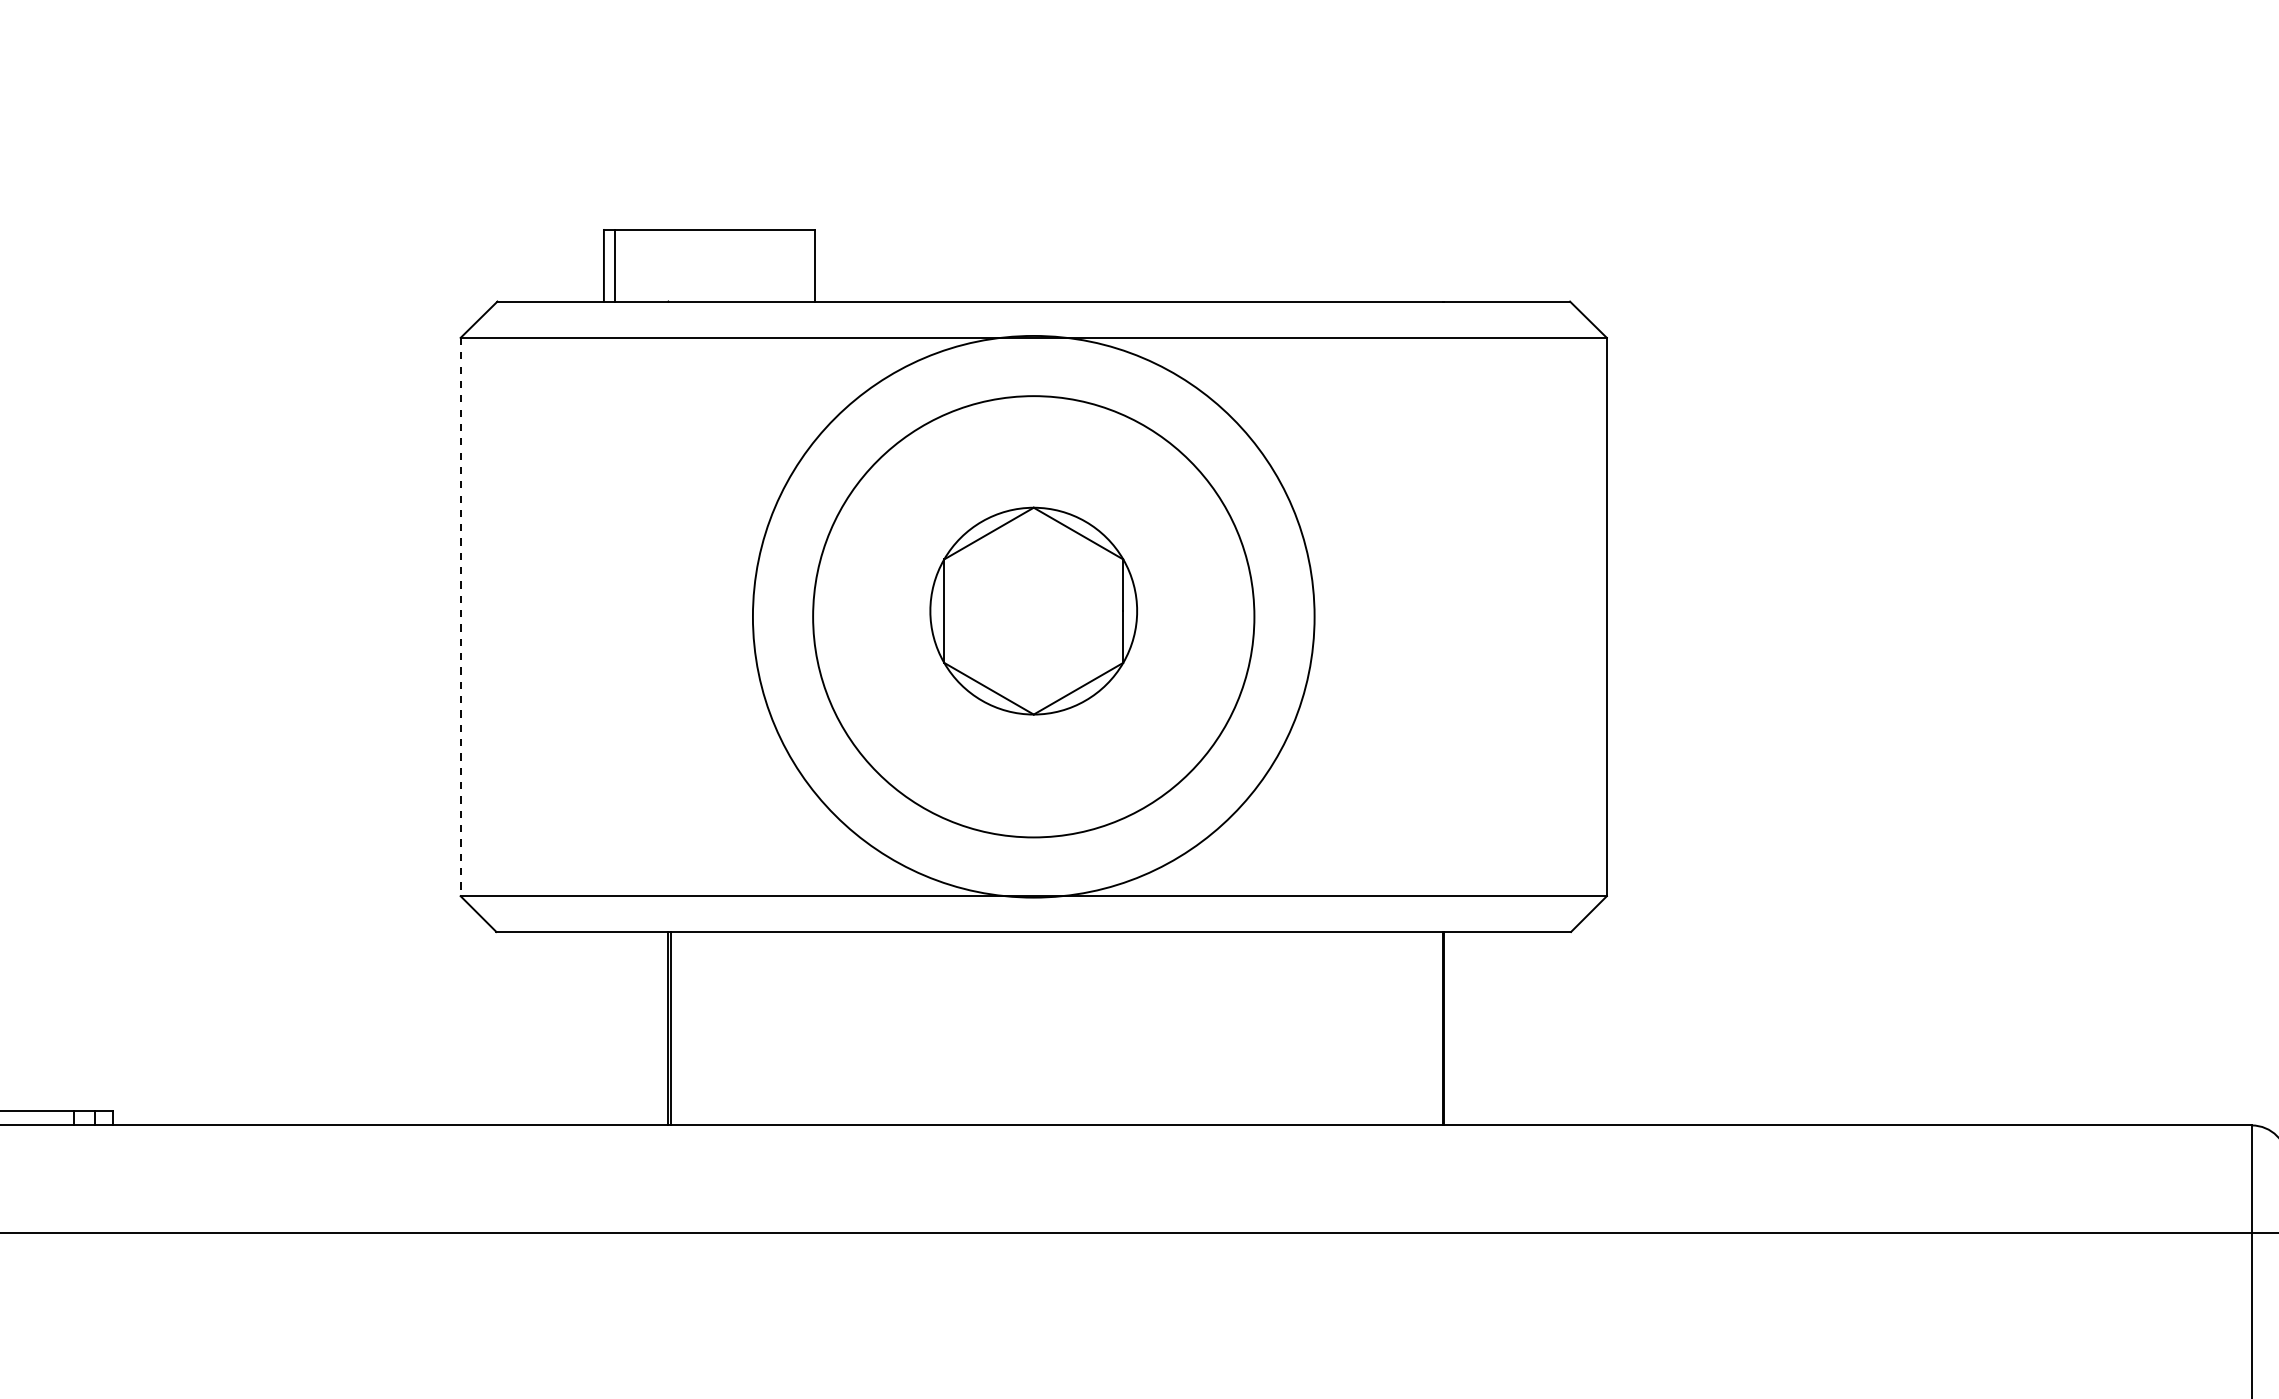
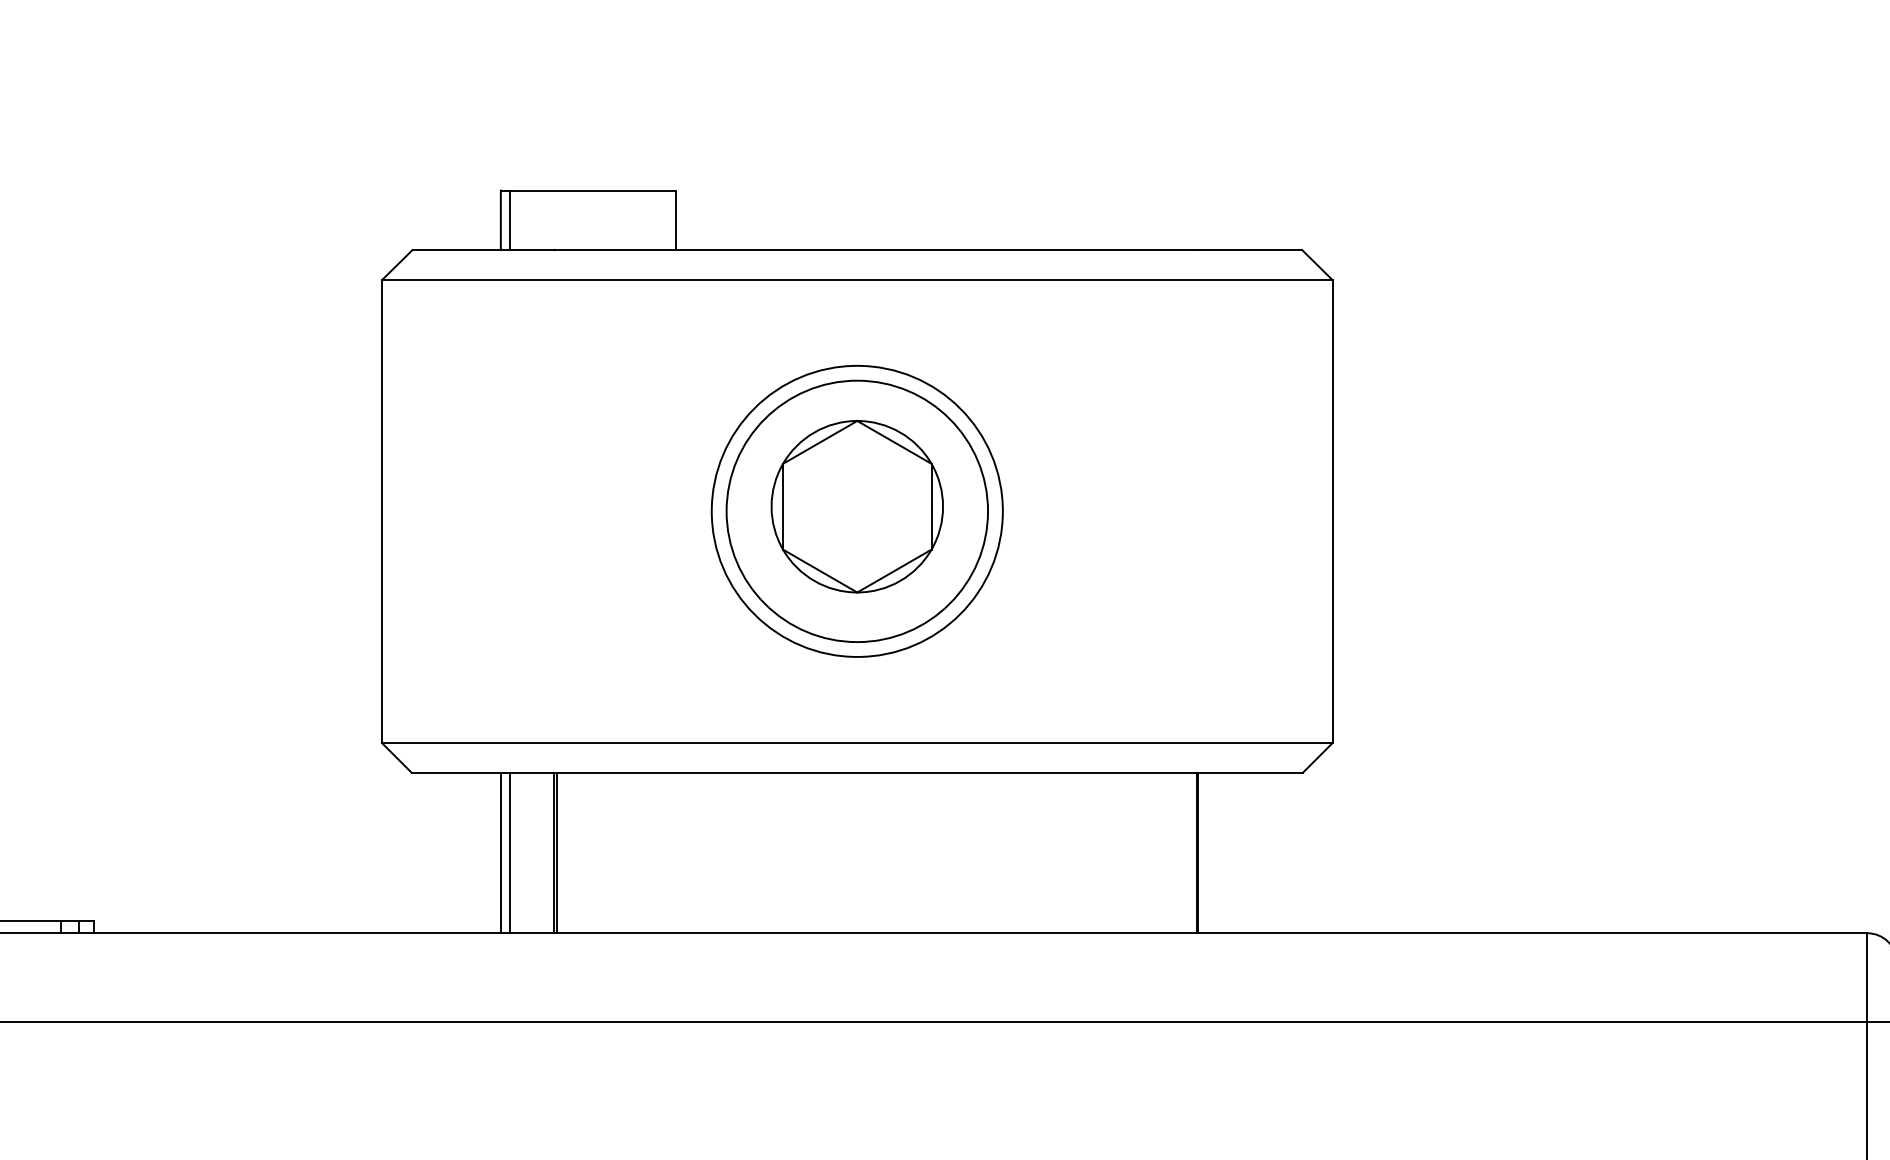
circle: (1033, 616) -> (857, 511), size x0.62
circle: (1033, 616) -> (857, 511), size x0.71
line: (460, 617) -> (381, 511), dashed -> solid
line: (603, 1028) -> (500, 852), added
line: (614, 1028) -> (509, 852), added

